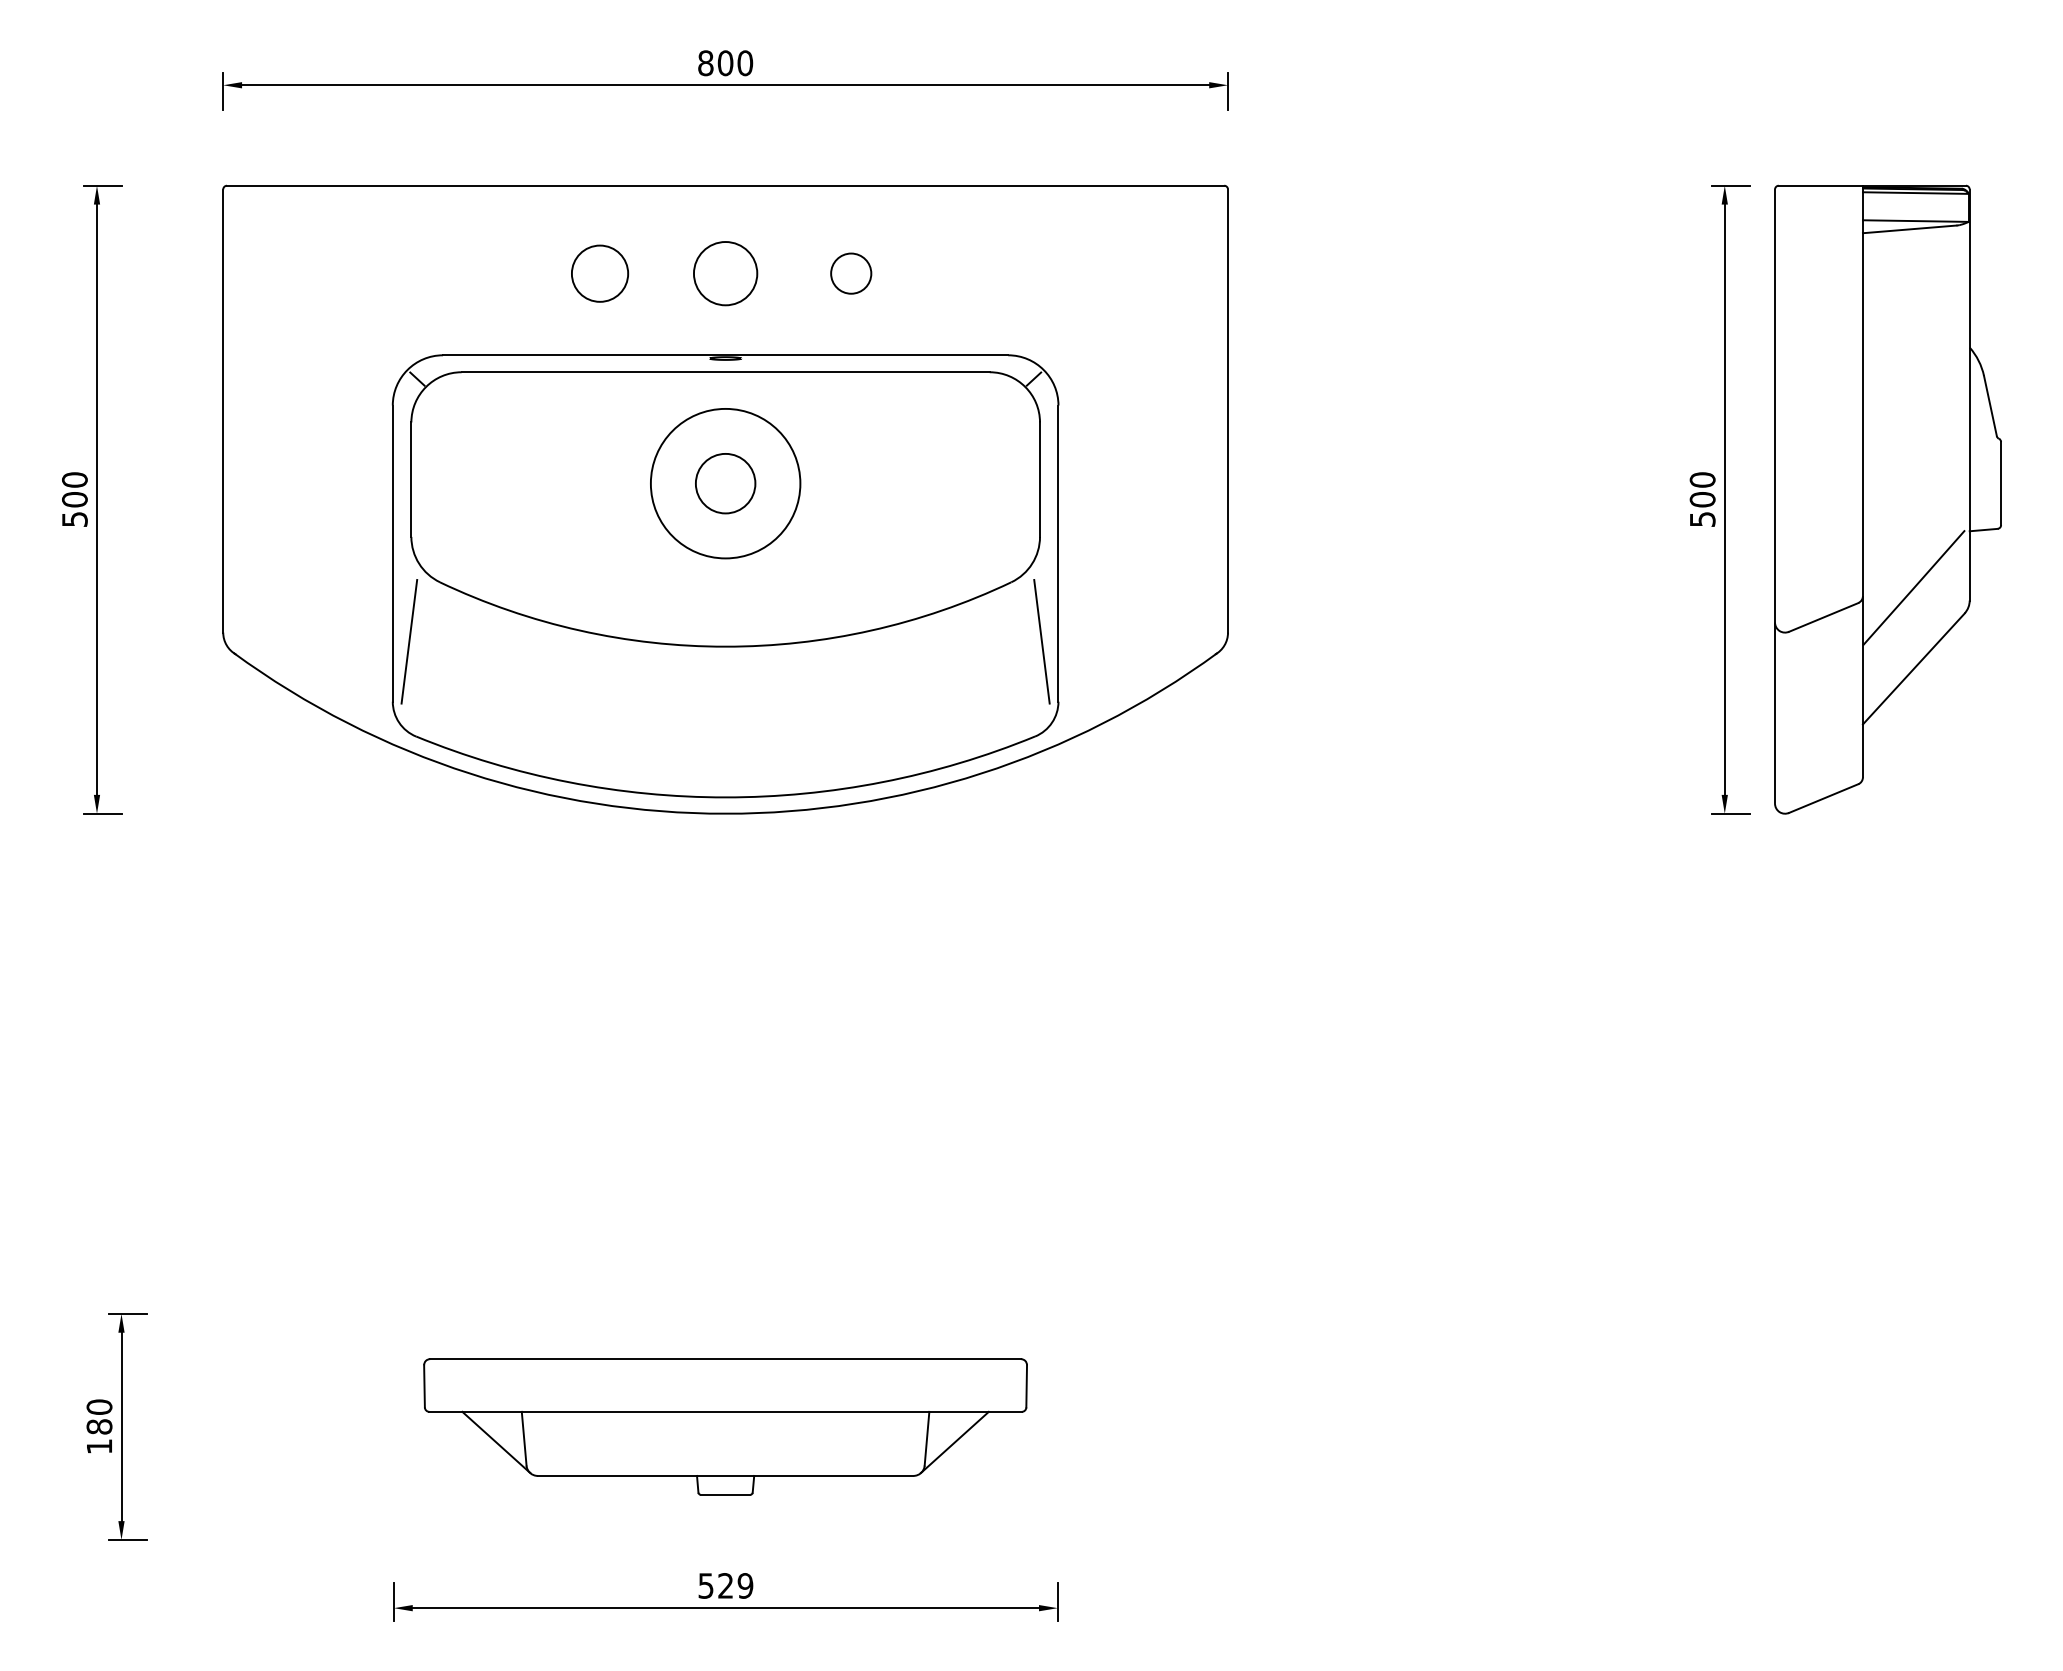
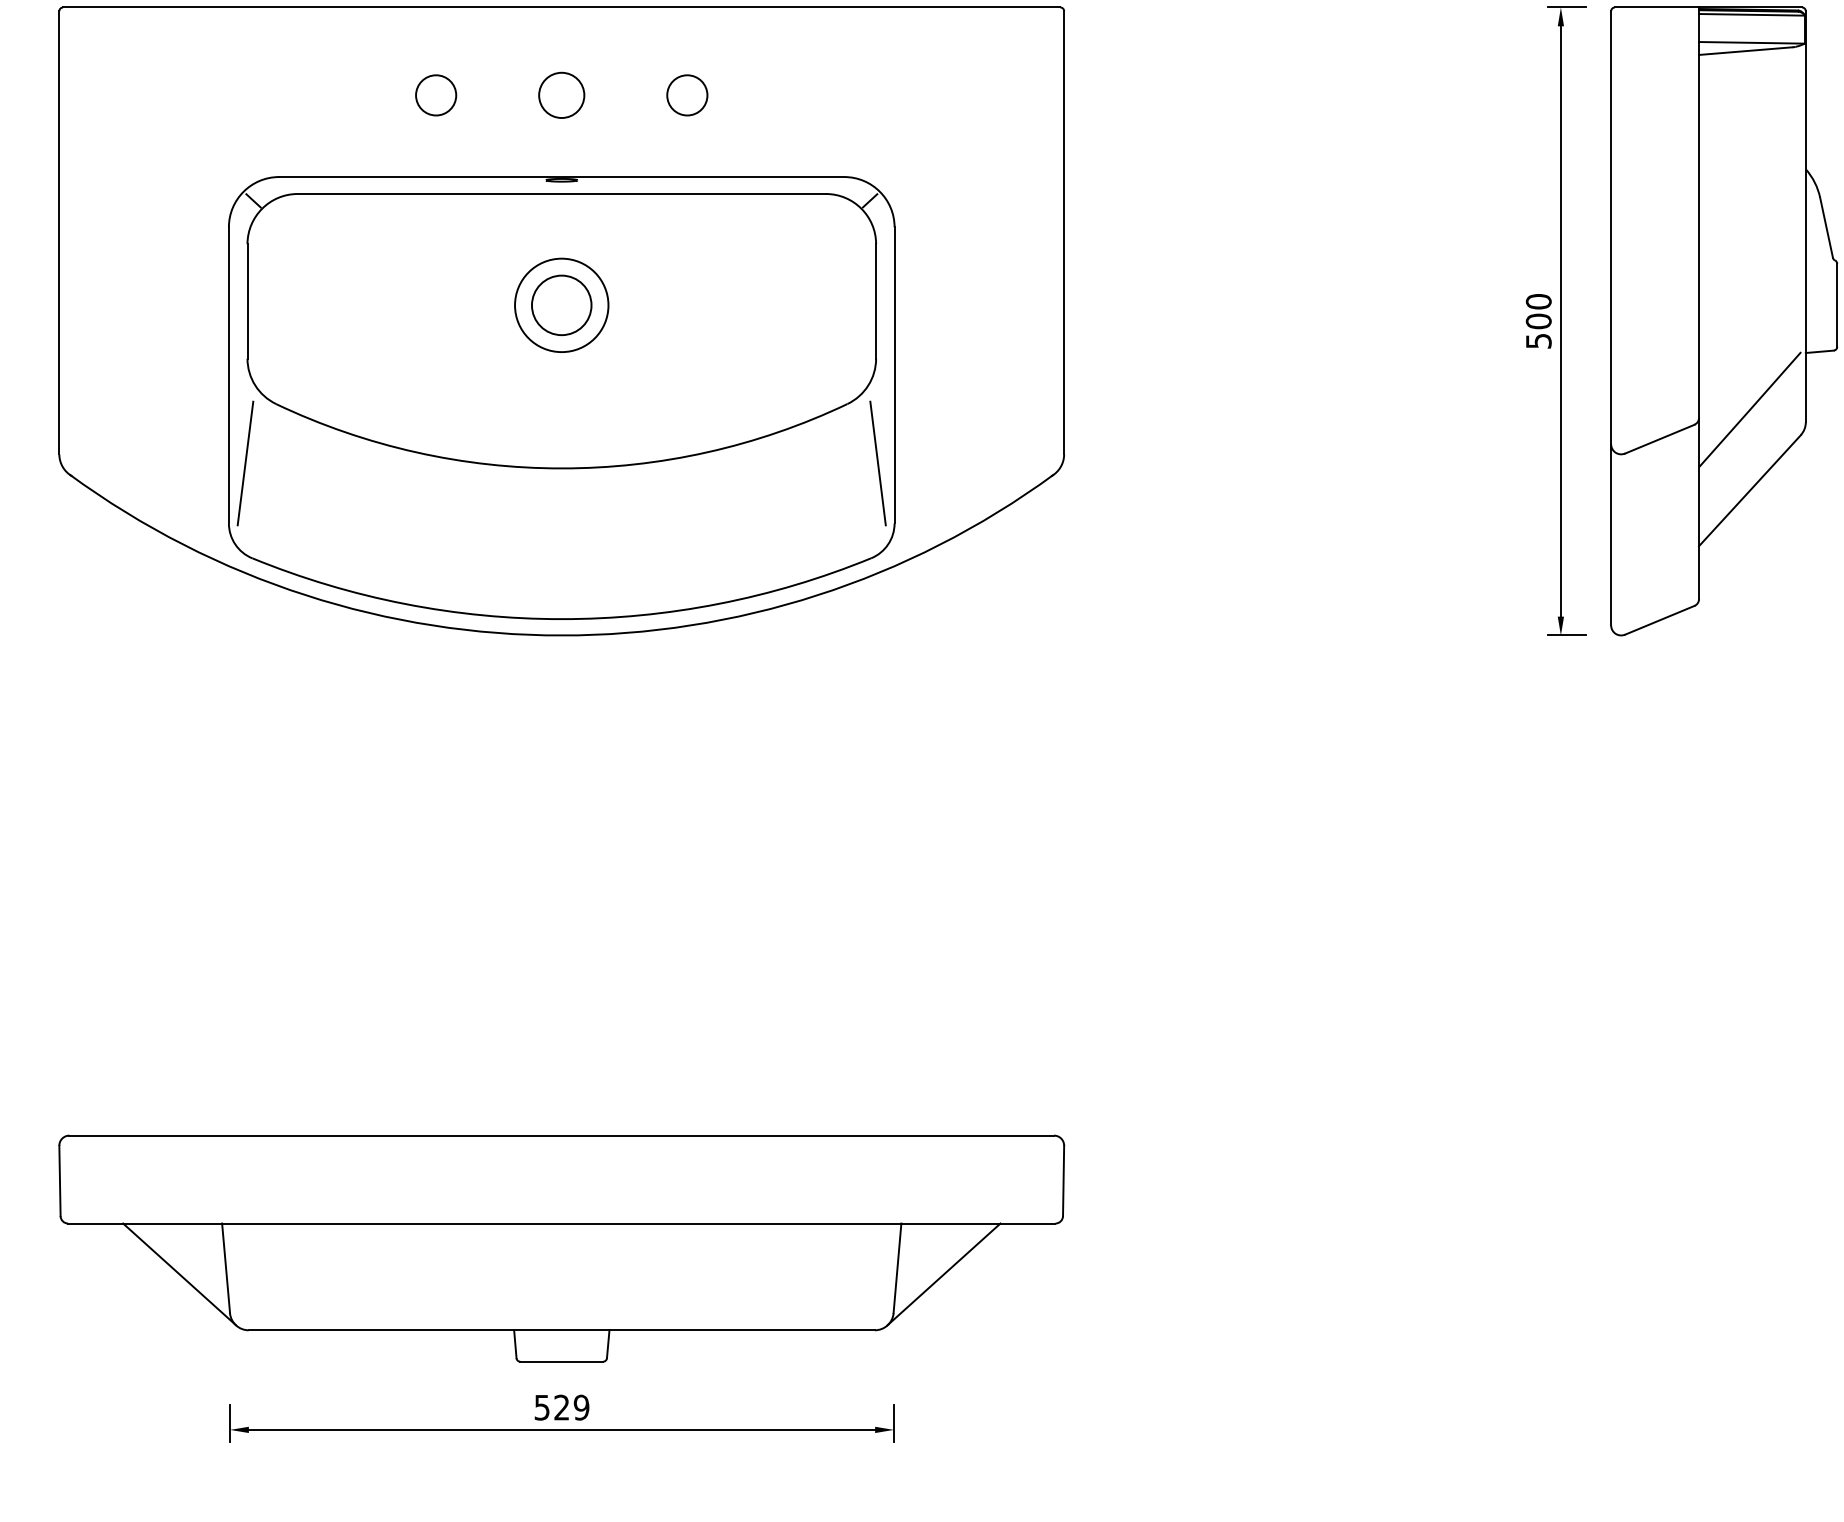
circle: (599, 273) -> (435, 95), size x0.71
circle: (725, 273) -> (561, 95), size x0.71
circle: (725, 483) -> (561, 305), size x0.62
part: (725, 1426) -> (561, 1248), size x1.67

